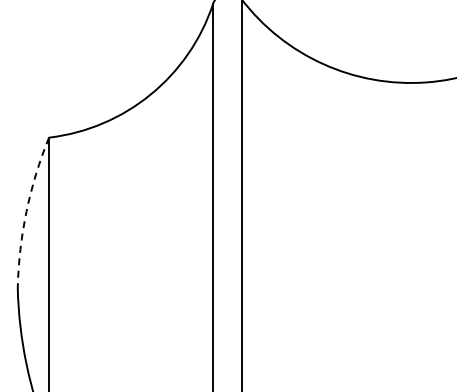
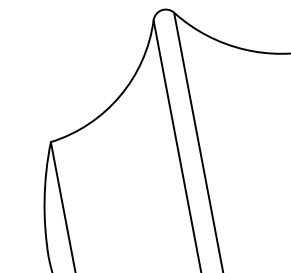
arc: (26, 211) -> (44, 199), dashed -> solid

